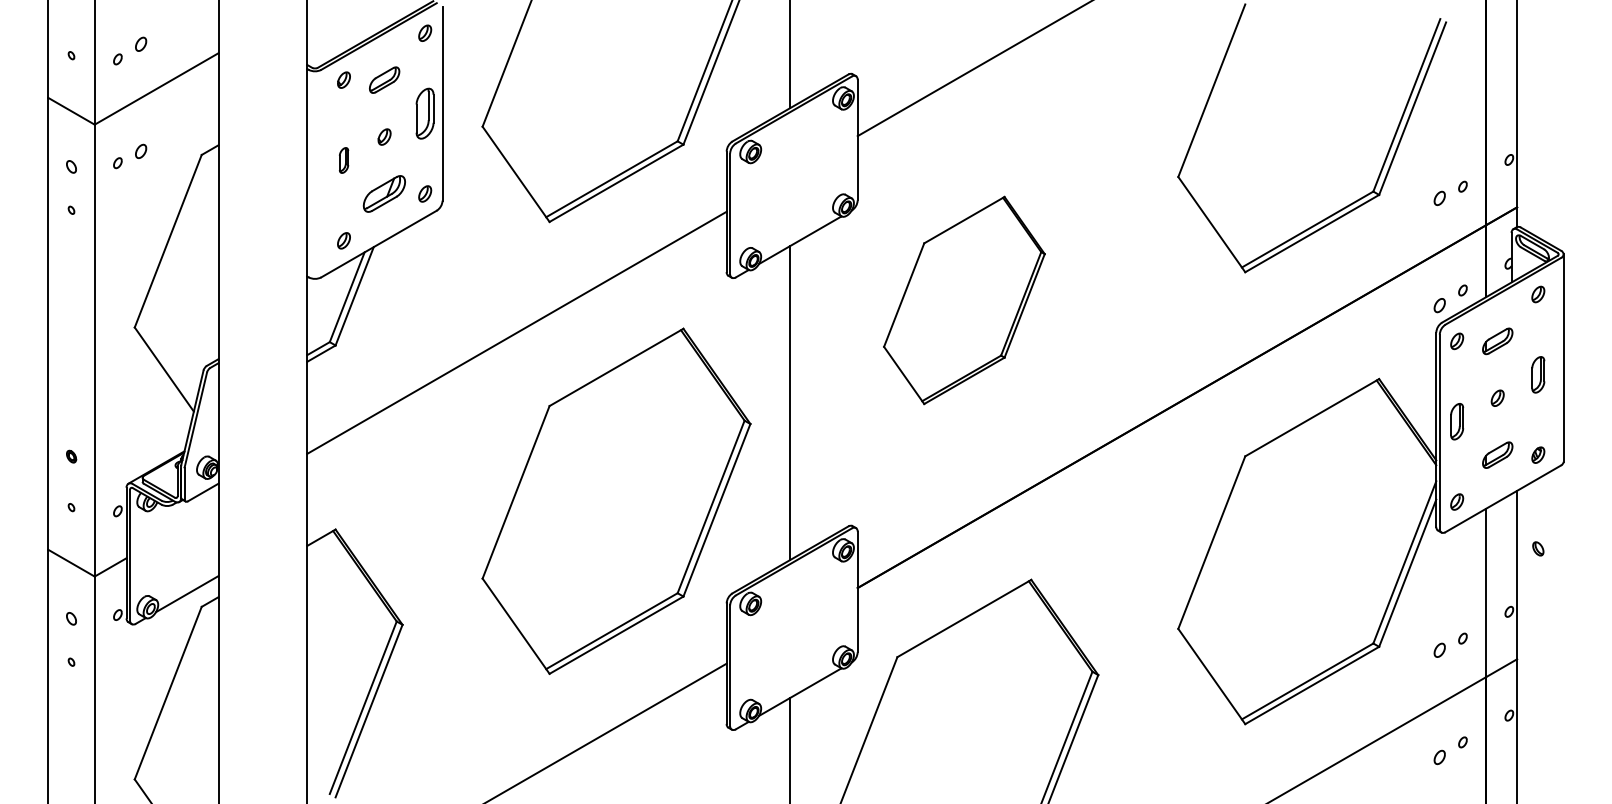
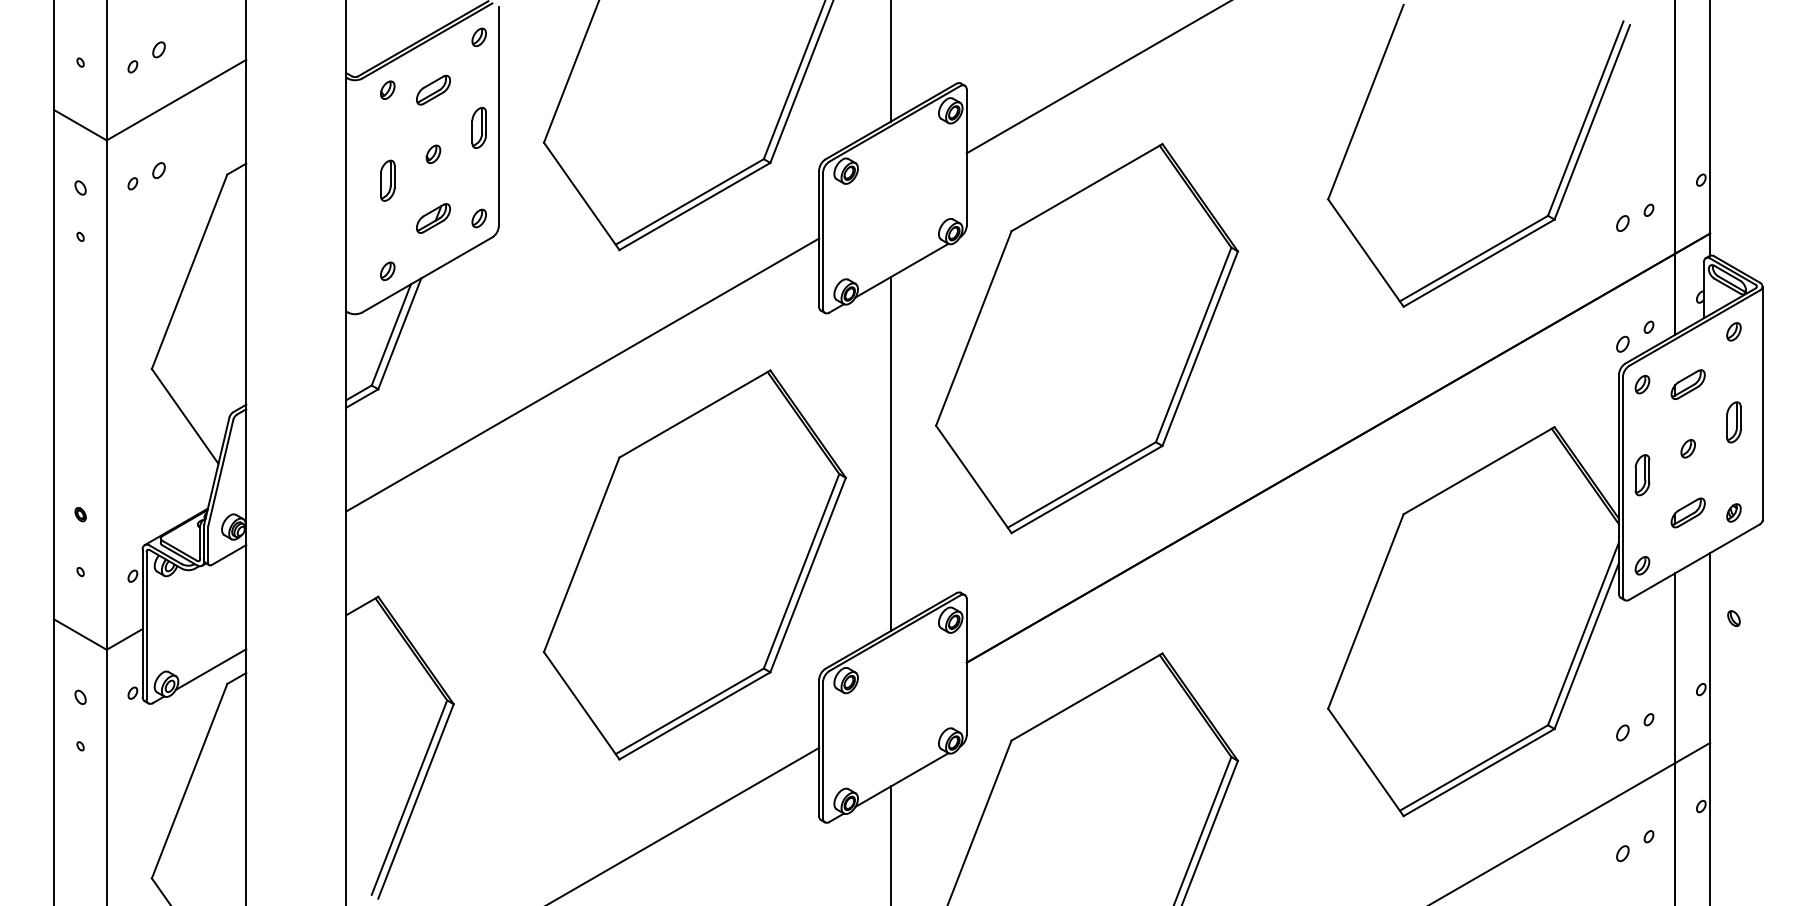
part: (425, 113) -> (479, 127), size x0.71
part: (343, 160) -> (387, 180), size x1.43
part: (384, 193) -> (433, 217), size x0.71
part: (964, 300) -> (1087, 338), size x1.67

